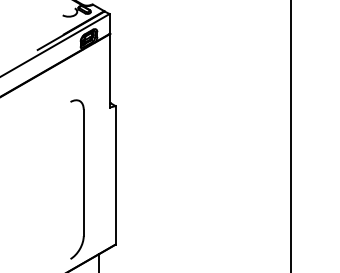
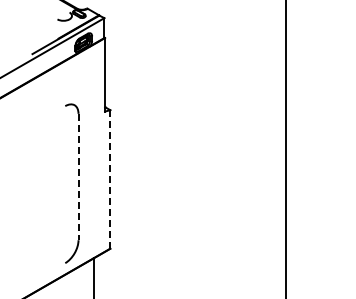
line: (83, 173) -> (78, 177), solid -> dashed
line: (115, 175) -> (110, 179), solid -> dashed

